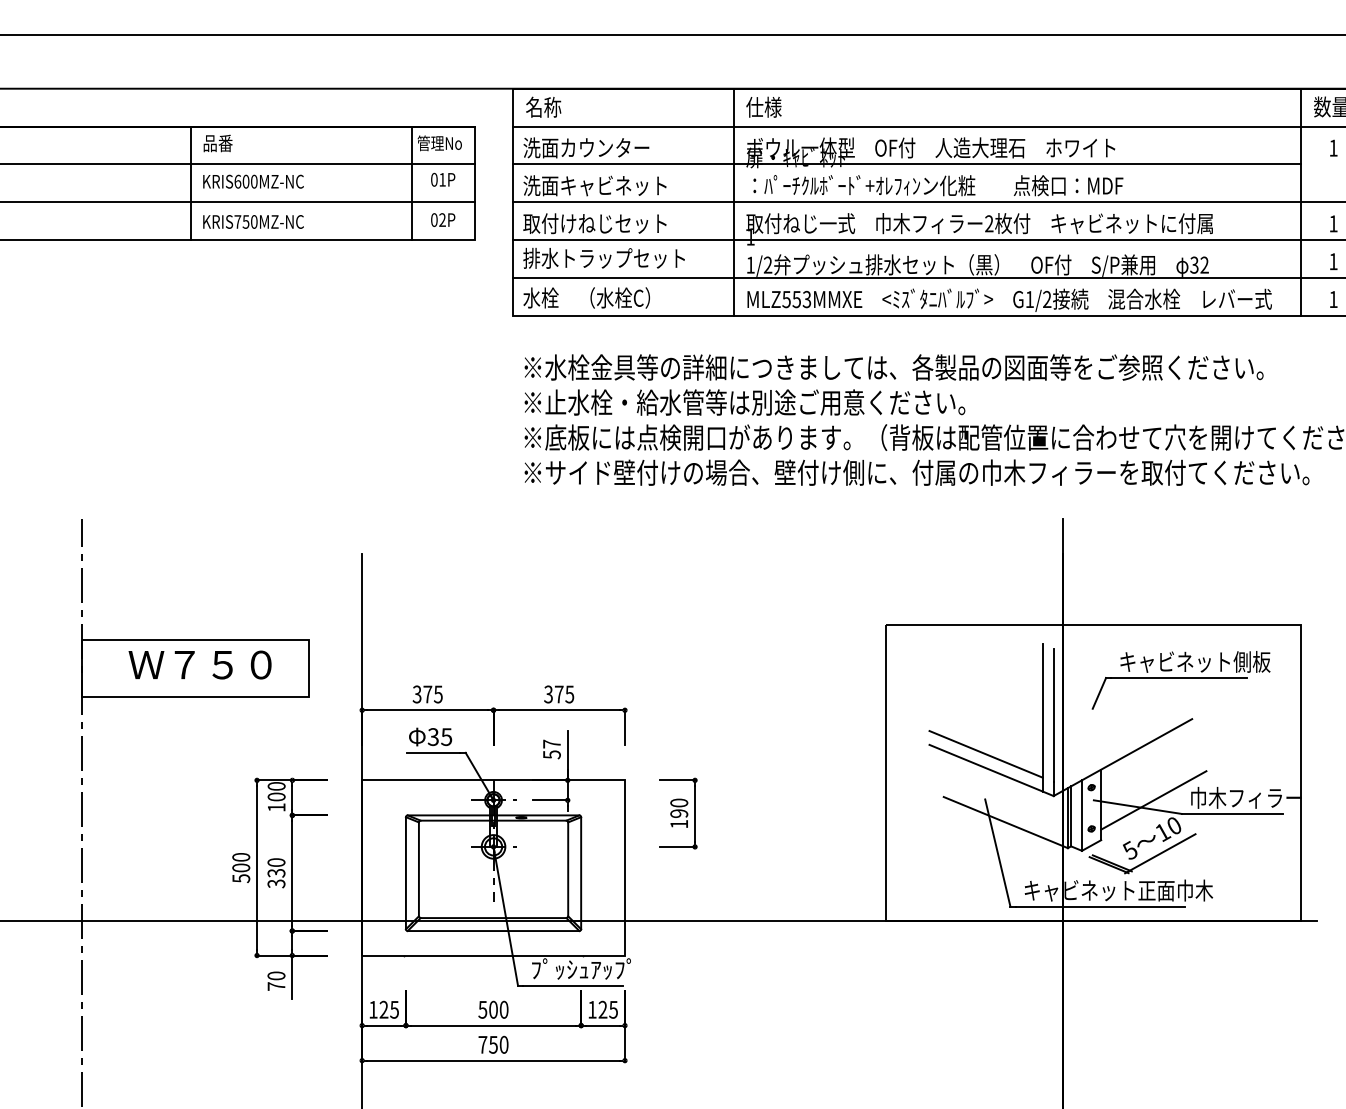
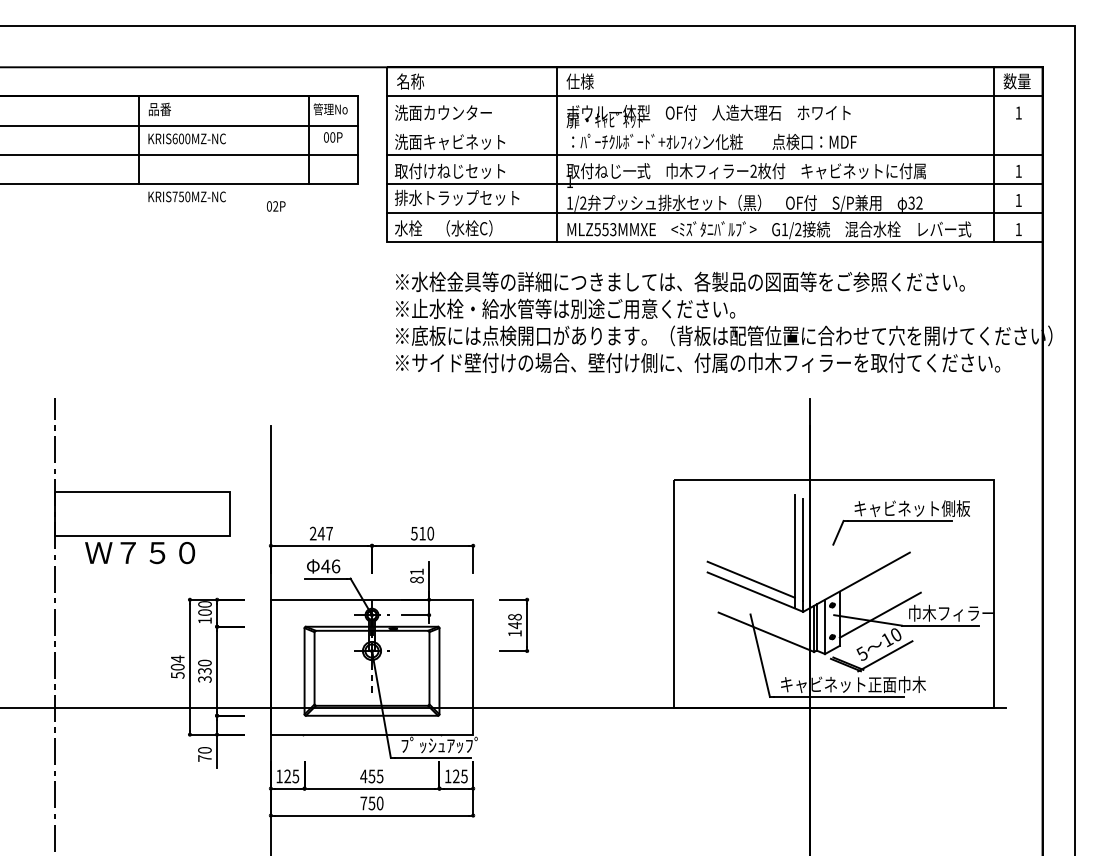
line: (907, 164) -> (690, 125), removed
text: (442, 179) -> (332, 137), 01P -> 00P
text: (443, 220) -> (276, 206), moved
text: (252, 221) -> (186, 196), moved
text: (200, 665) -> (140, 553), moved
text: (426, 694) -> (320, 533), 375 -> 247
text: (559, 694) -> (422, 533), 375 -> 510
text: (439, 737) -> (330, 566), 35 -> 46
text: (551, 748) -> (416, 575), 57 -> 81
text: (678, 808) -> (514, 621), 190 -> 148
text: (240, 856) -> (177, 658), 500 -> 504
text: (492, 1009) -> (371, 776), 500 -> 455

